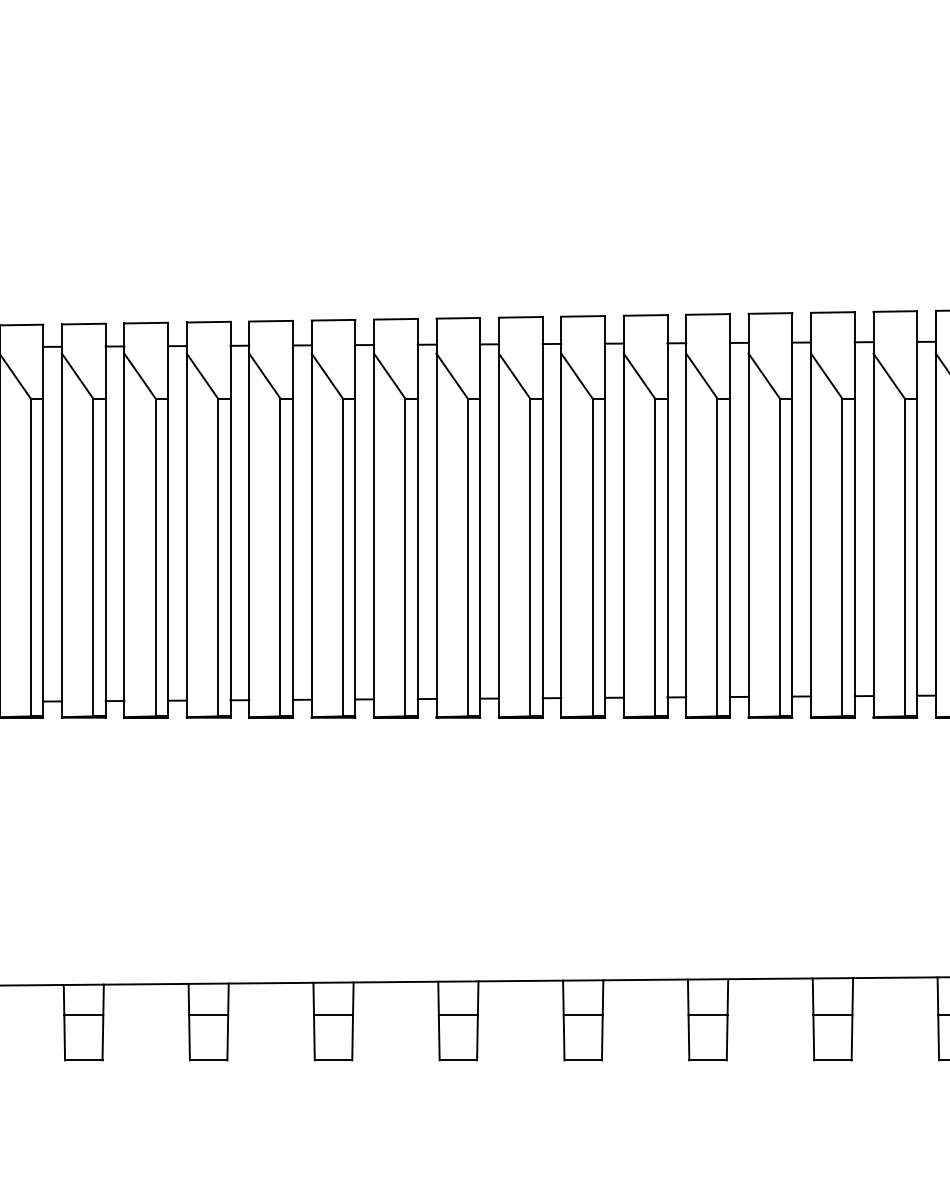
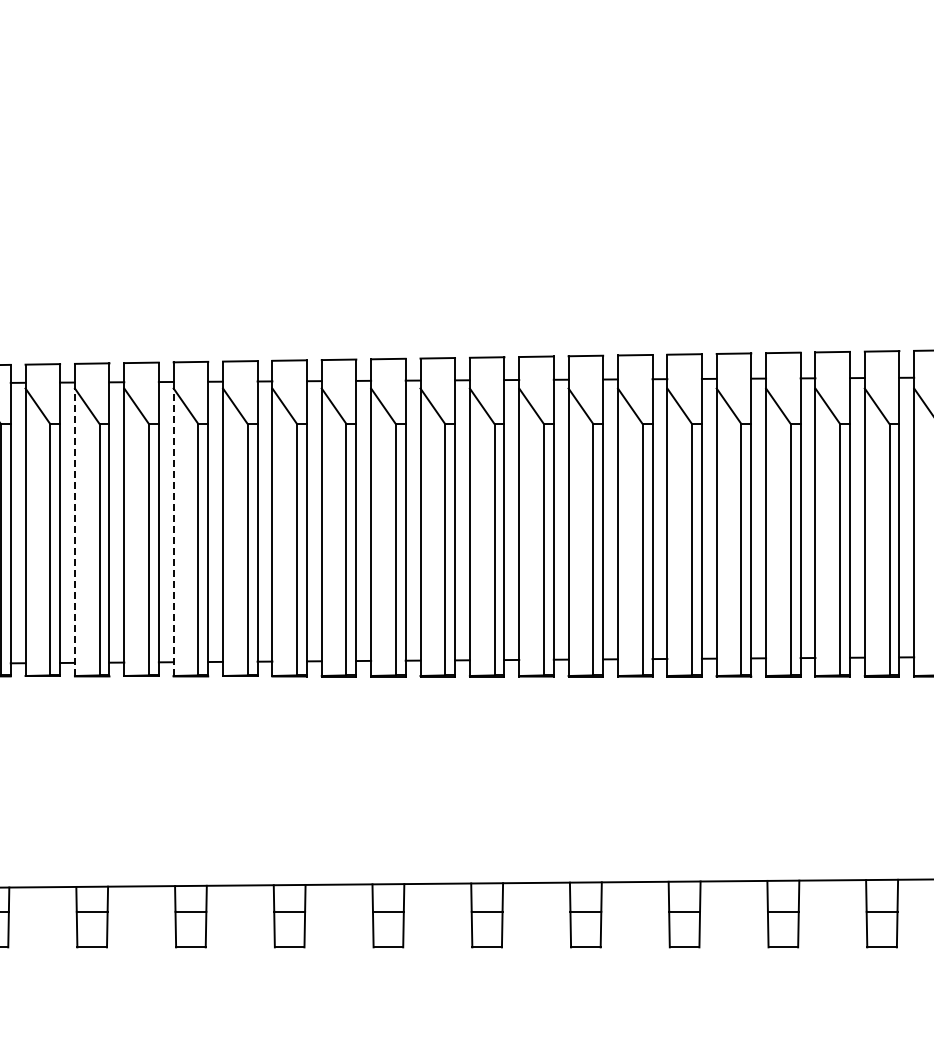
line: (186, 535) -> (74, 532), solid -> dashed
line: (311, 535) -> (173, 532), solid -> dashed

